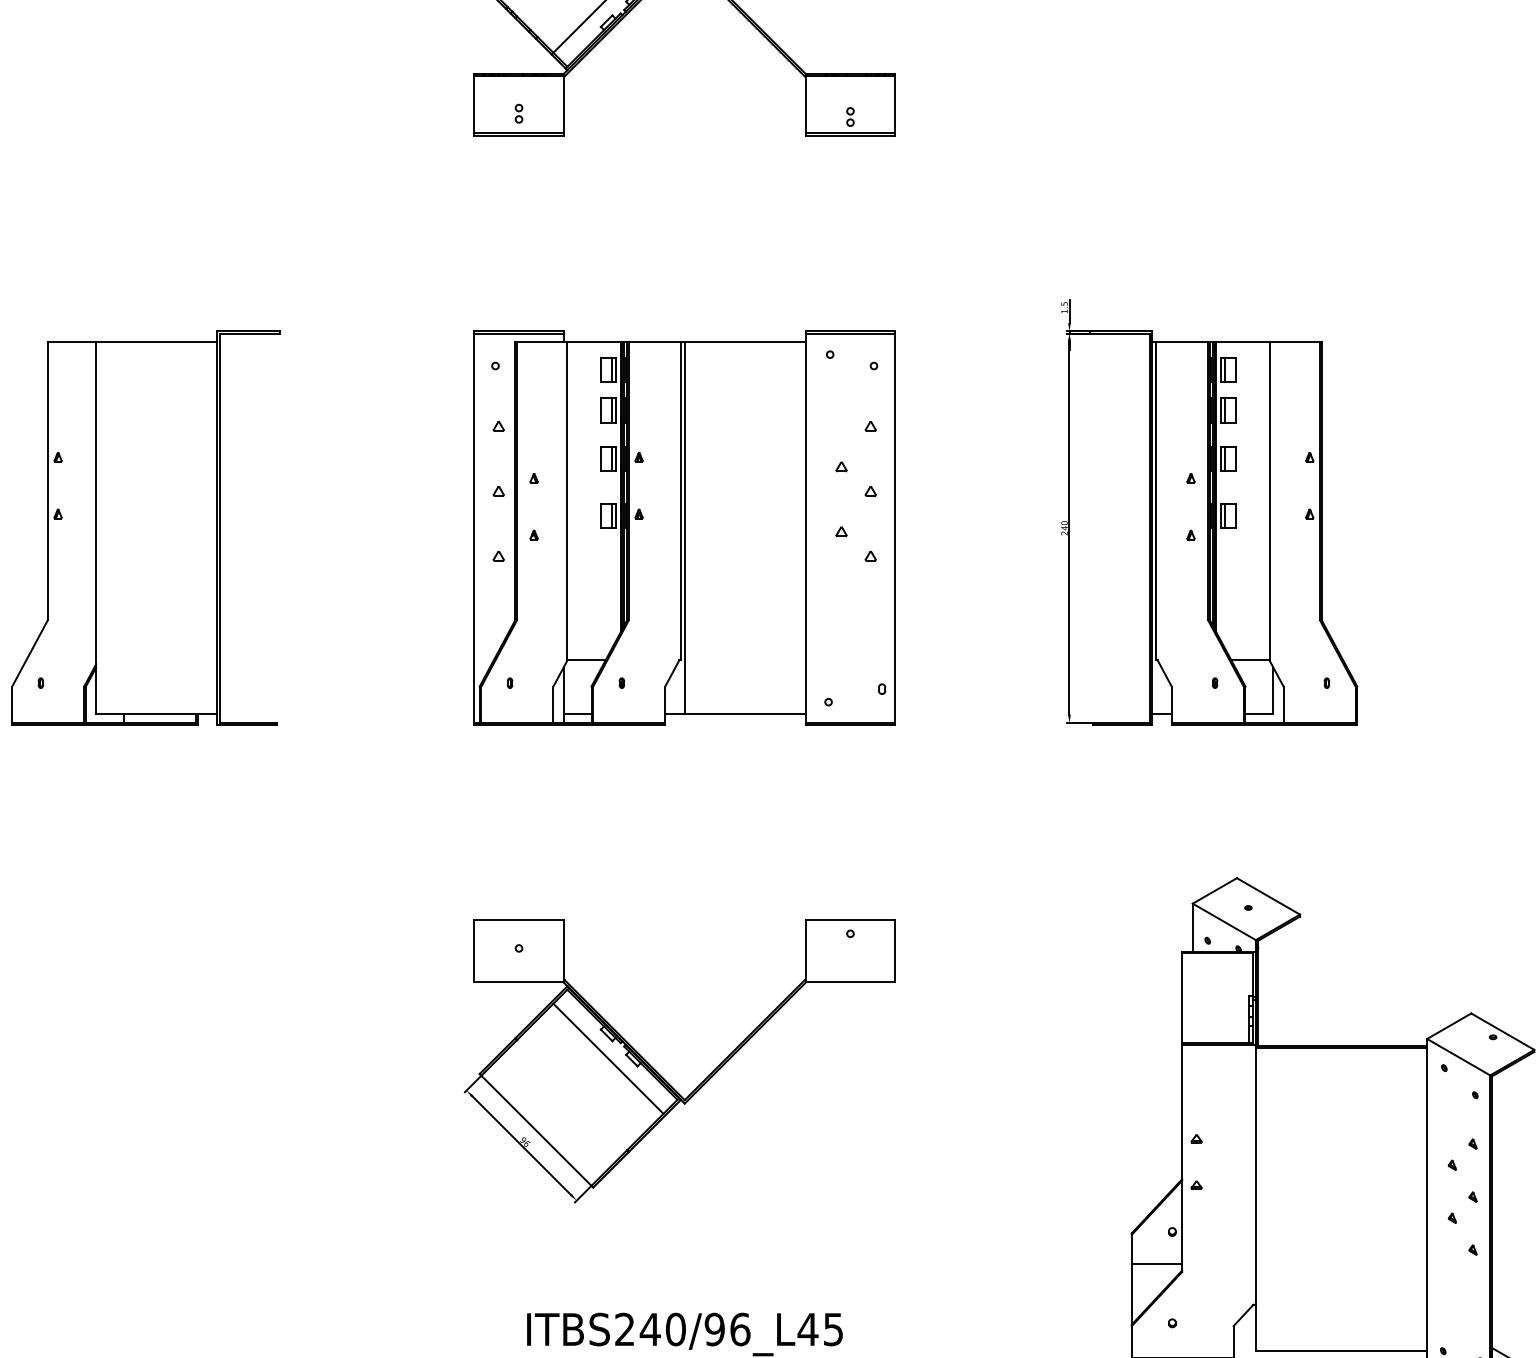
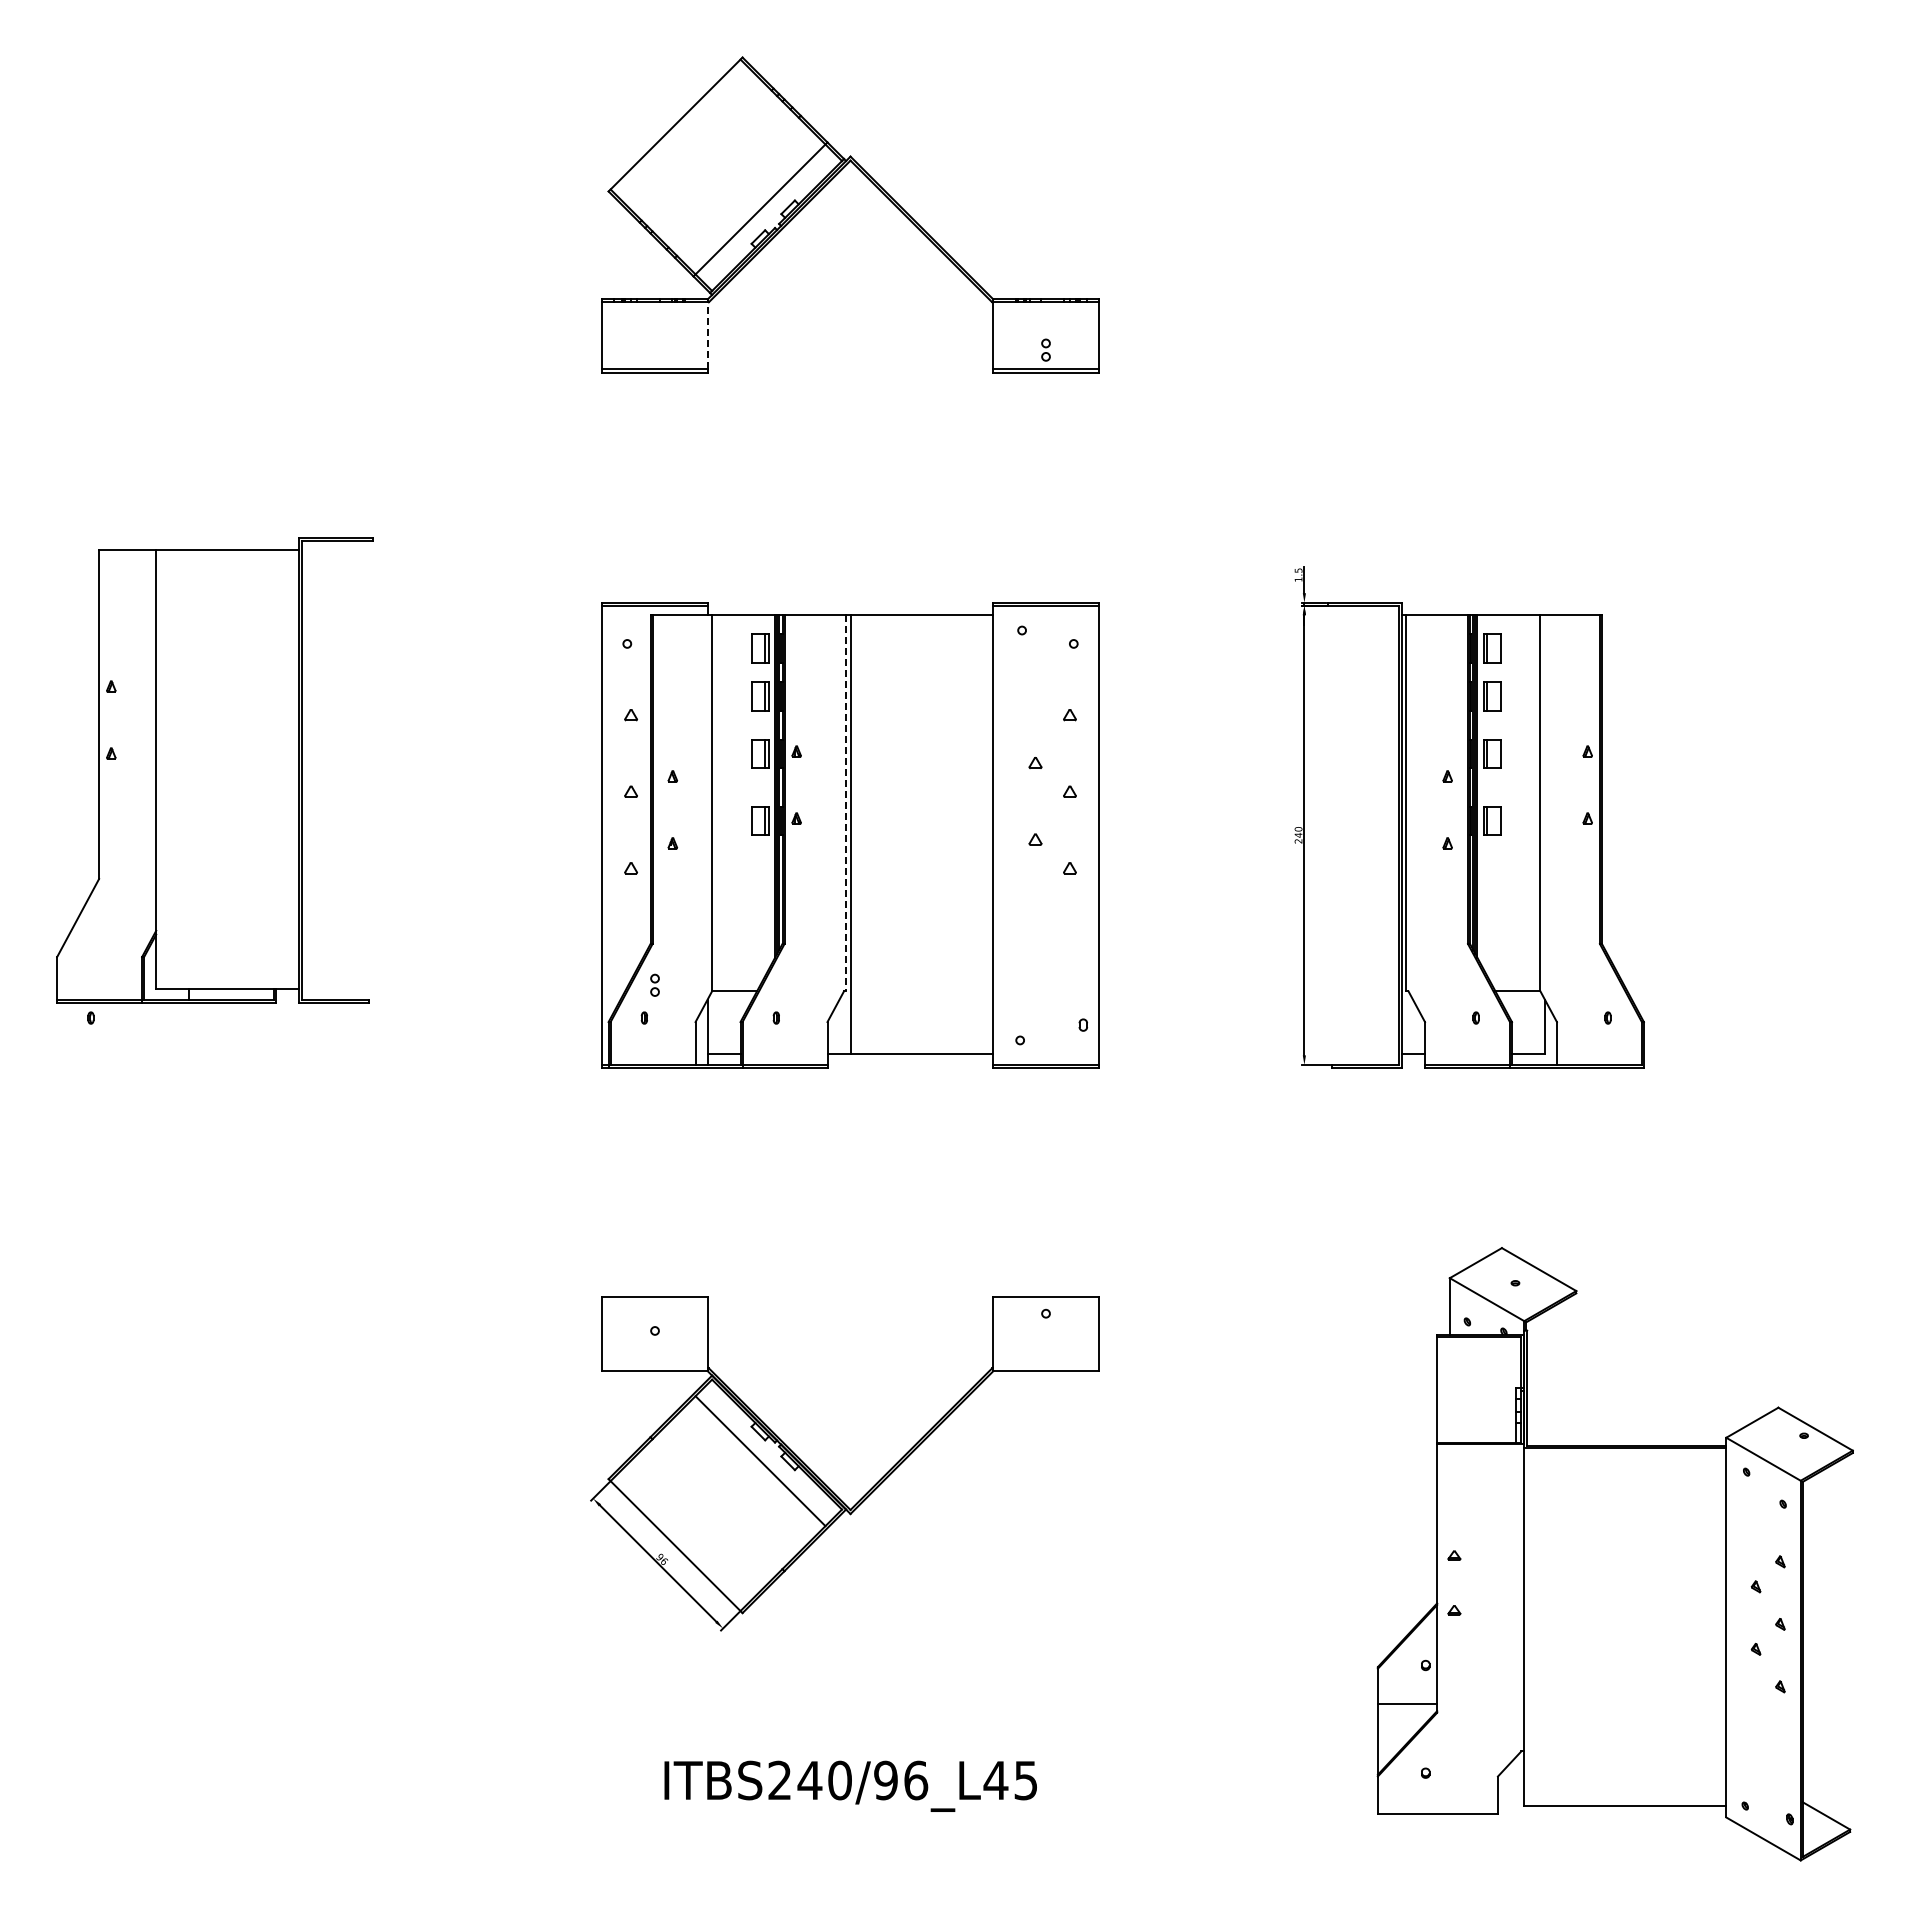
line: (563, 103) -> (707, 334), solid -> dashed
part: (518, 113) -> (654, 984), moved
line: (681, 501) -> (846, 803), solid -> dashed
part: (145, 528) -> (214, 770), moved

